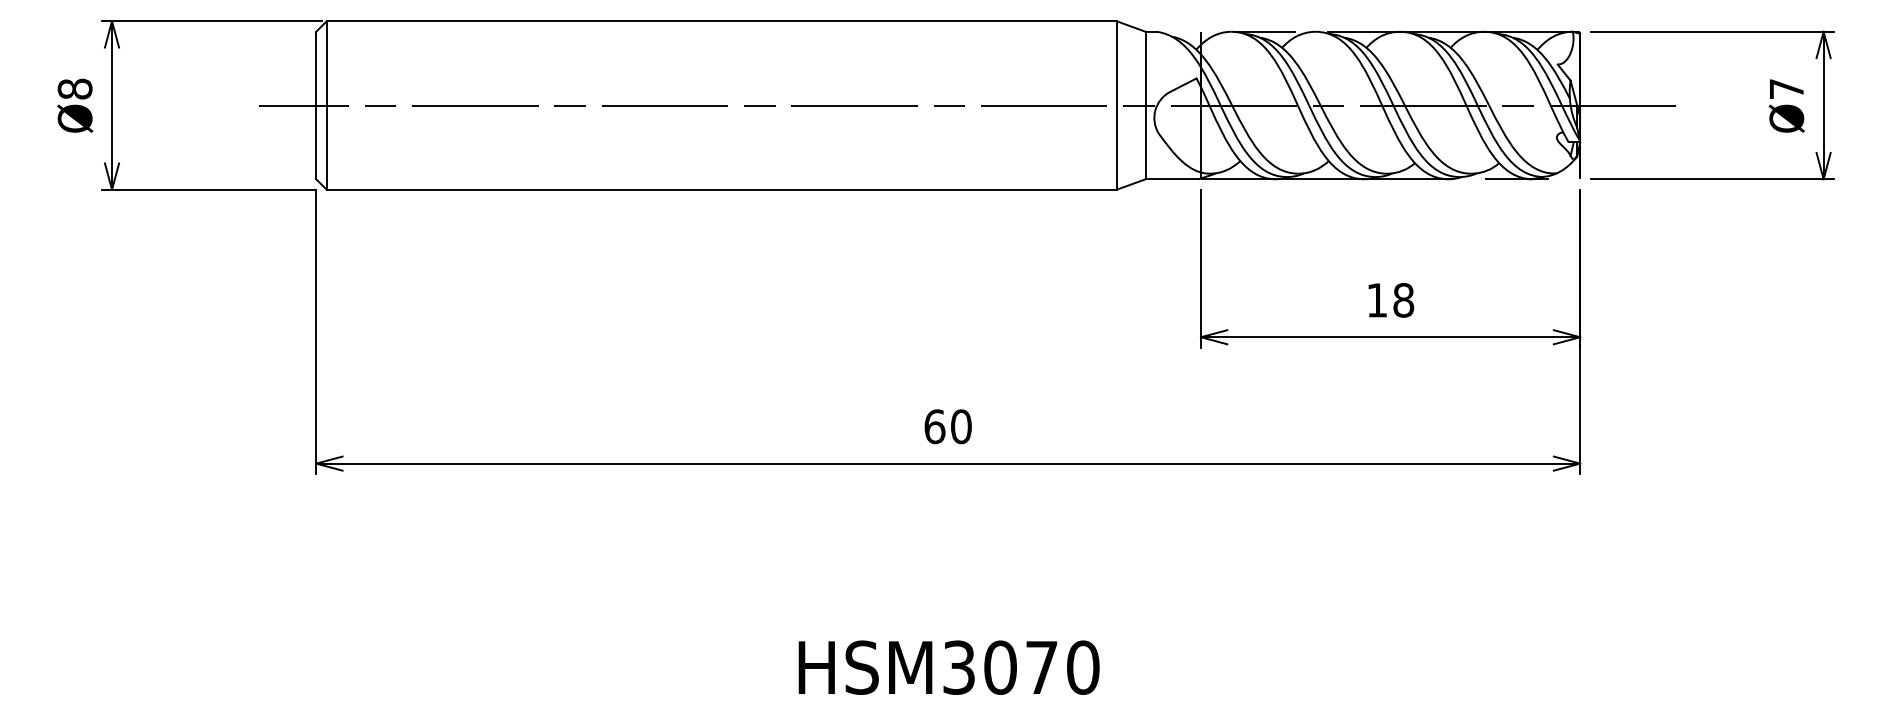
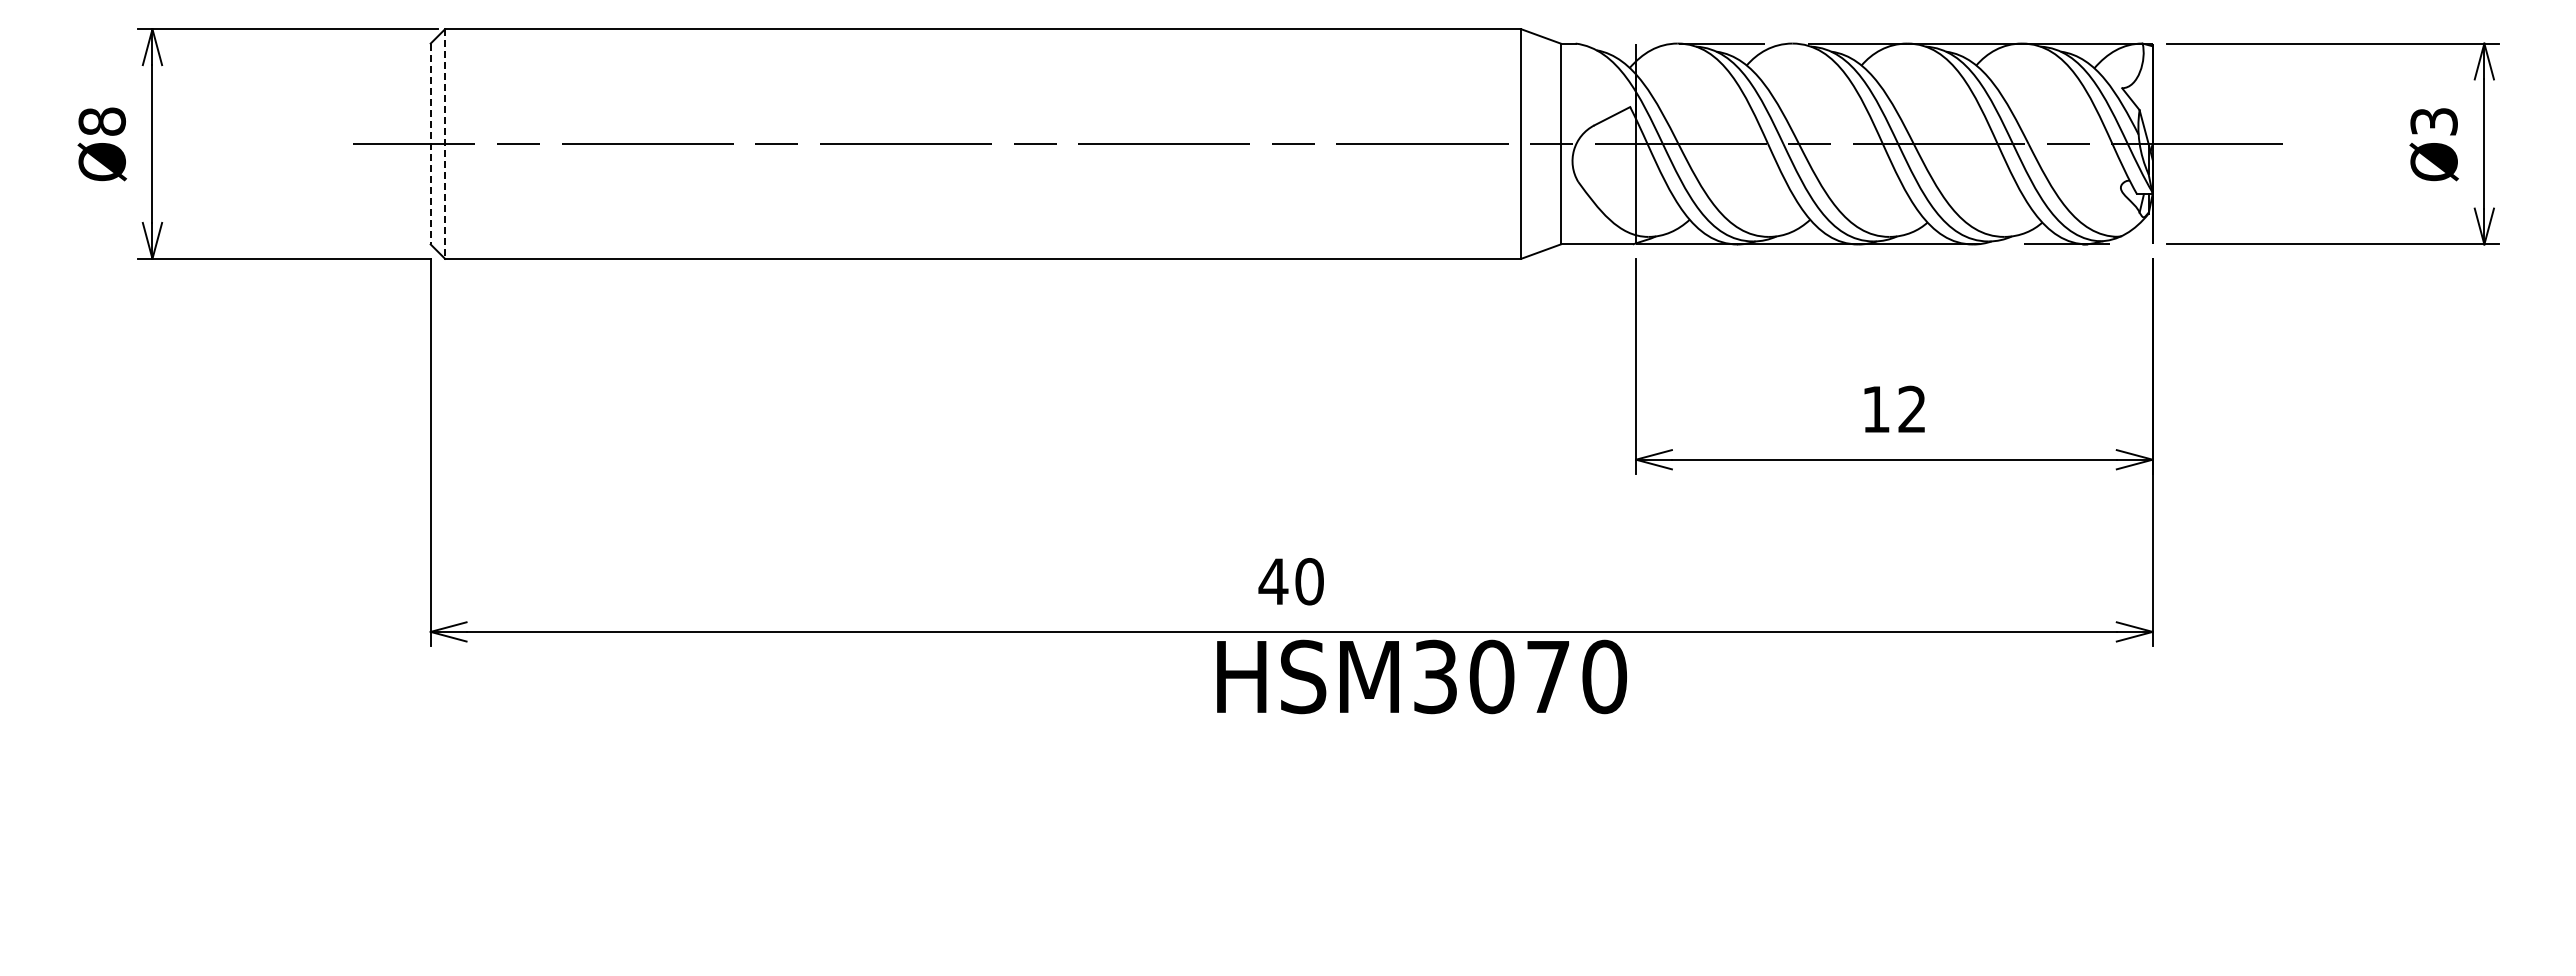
text: (1786, 88) -> (2433, 121), Ø7 -> Ø3
line: (316, 105) -> (430, 144), solid -> dashed
line: (327, 105) -> (445, 144), solid -> dashed
text: (1403, 300) -> (1912, 409), 18 -> 12
text: (934, 426) -> (1273, 581), 60 -> 40
text: (948, 667) -> (1421, 676), moved

